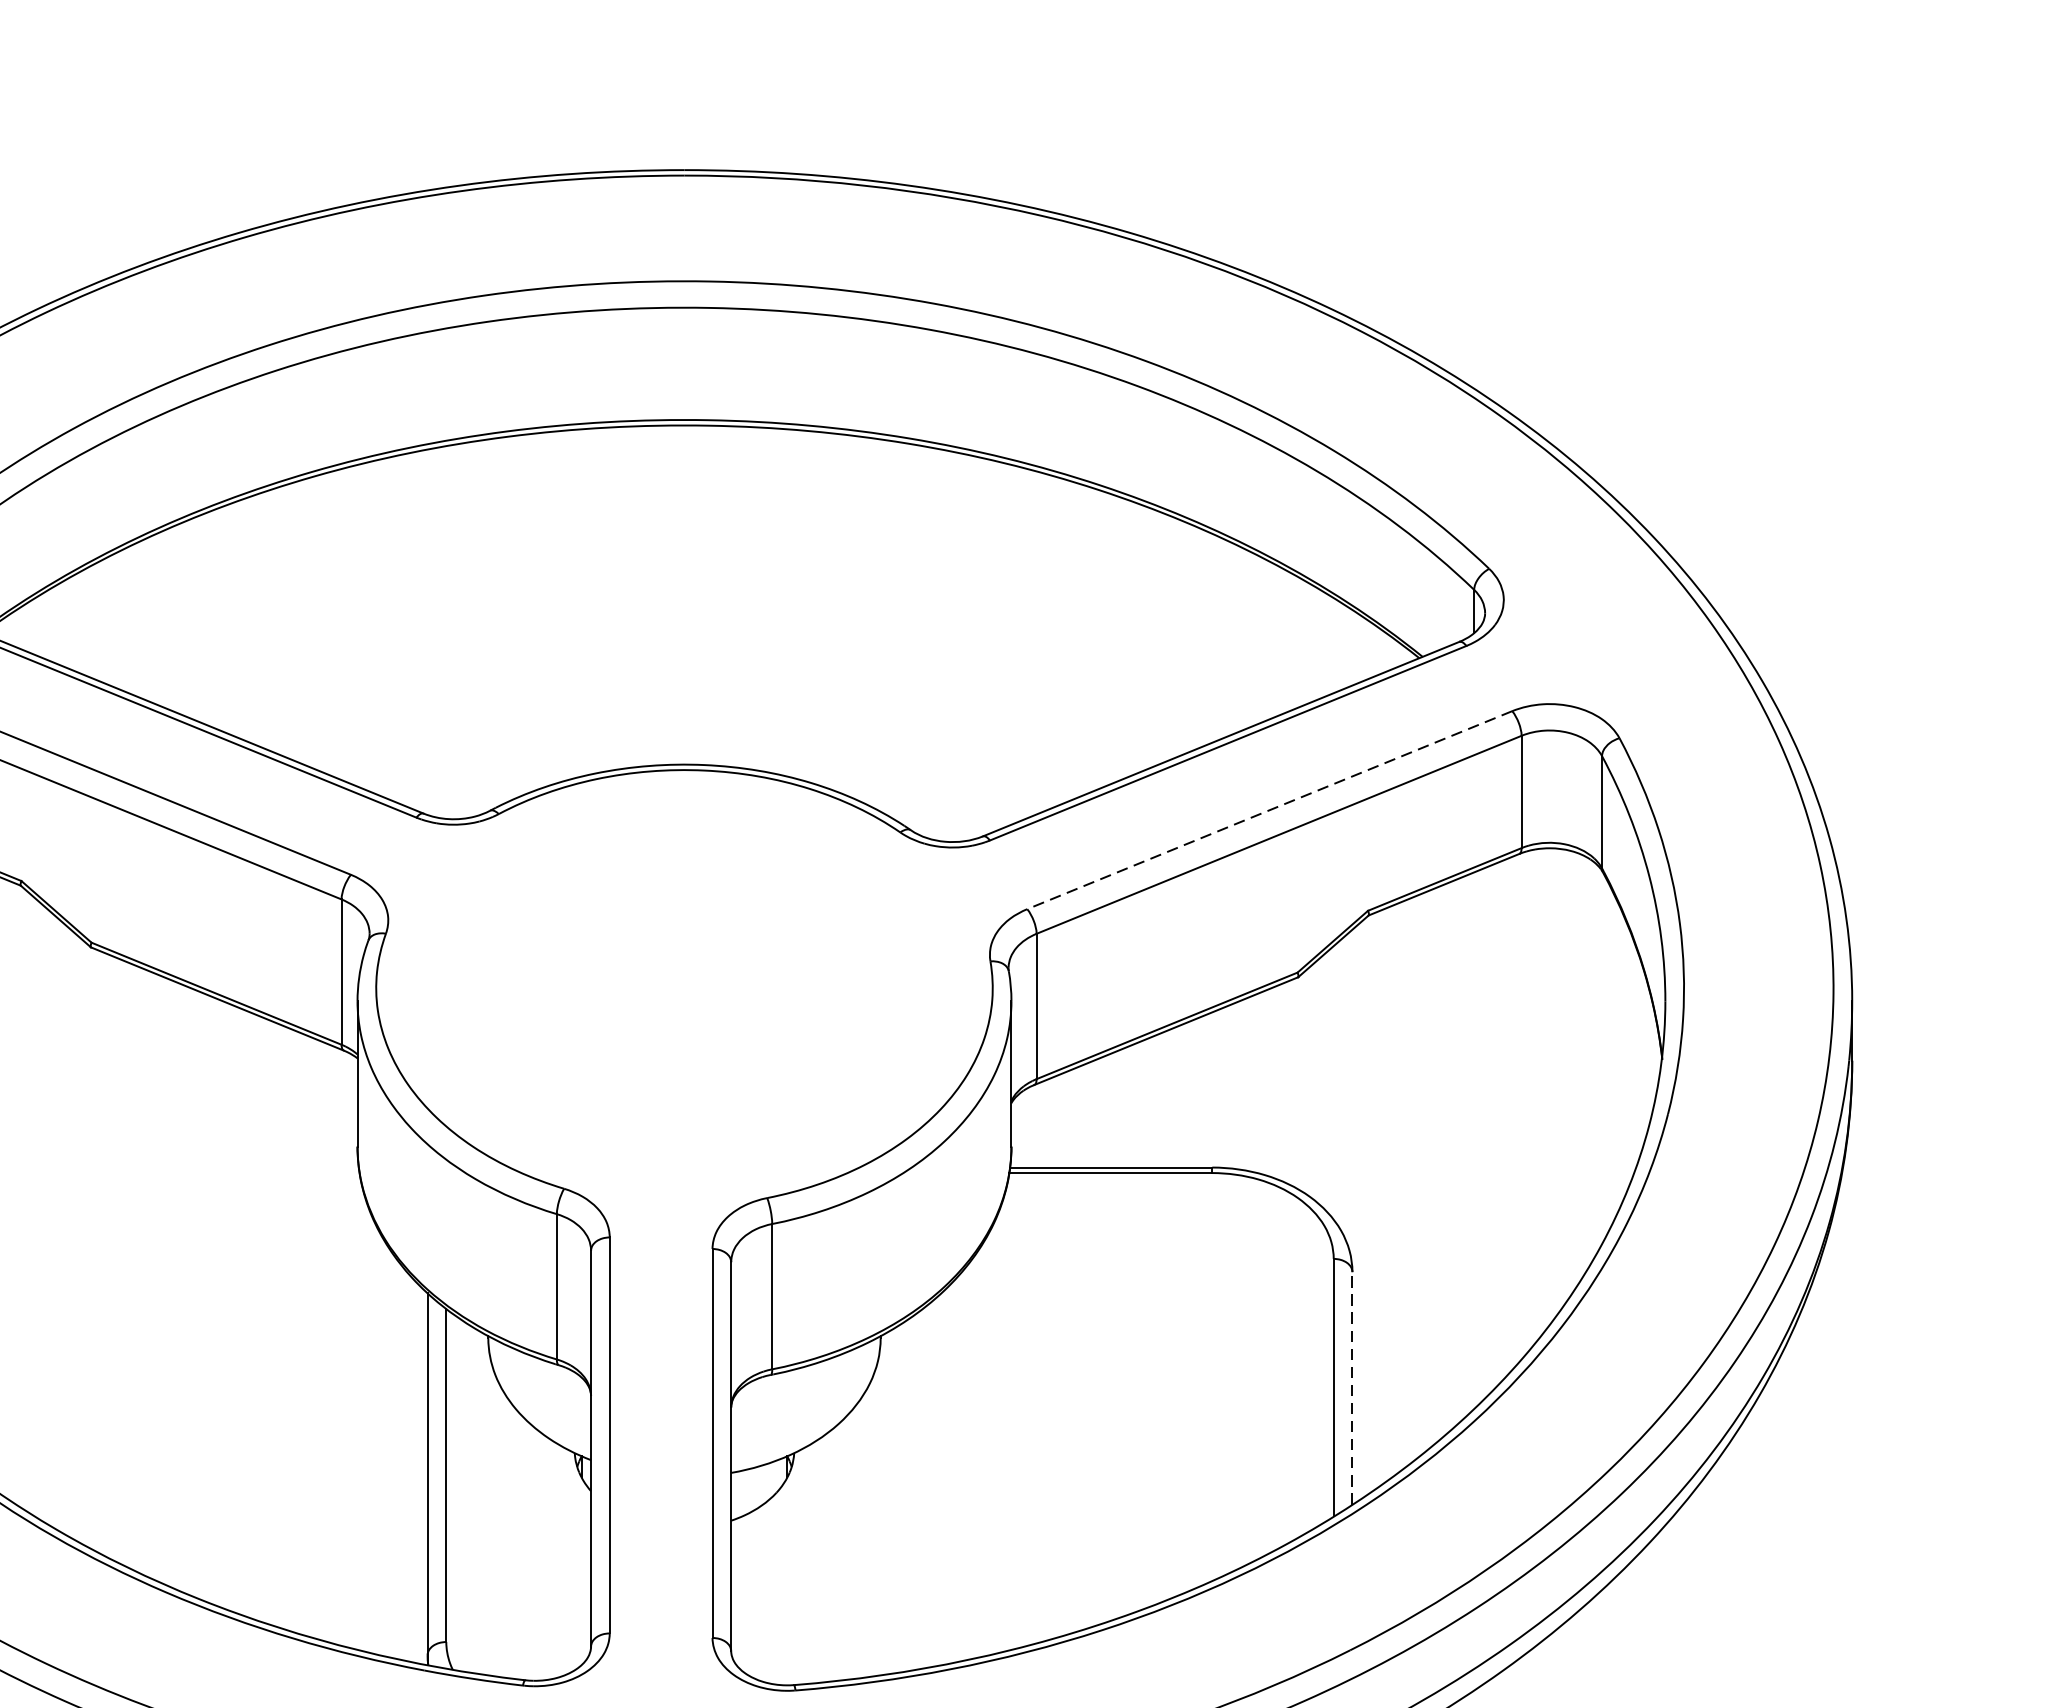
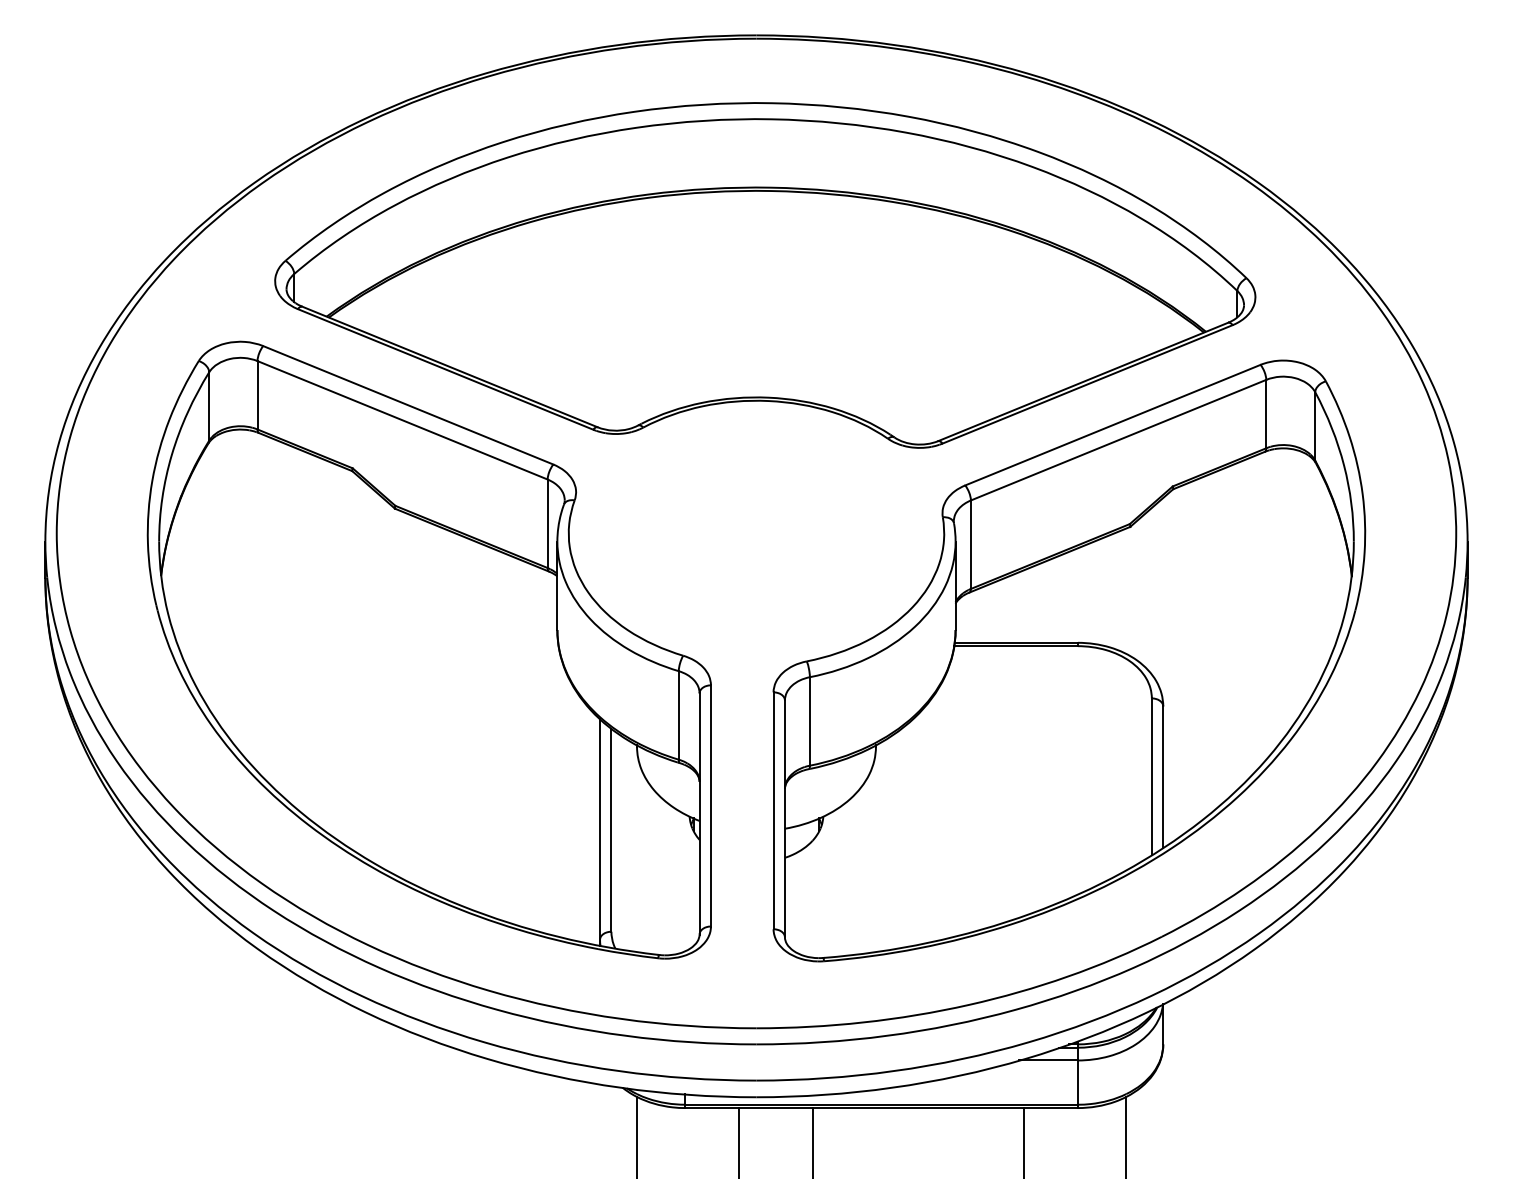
line: (1269, 810) -> (1112, 425), dashed -> solid
line: (1352, 1388) -> (1163, 777), dashed -> solid

